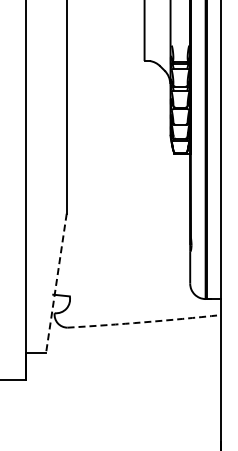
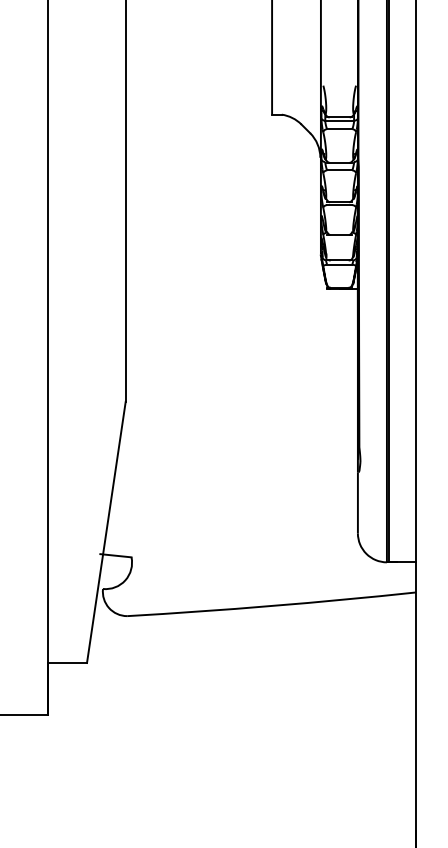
line: (56, 283) -> (106, 533), dashed -> solid
arc: (144, 322) -> (271, 606), dashed -> solid

